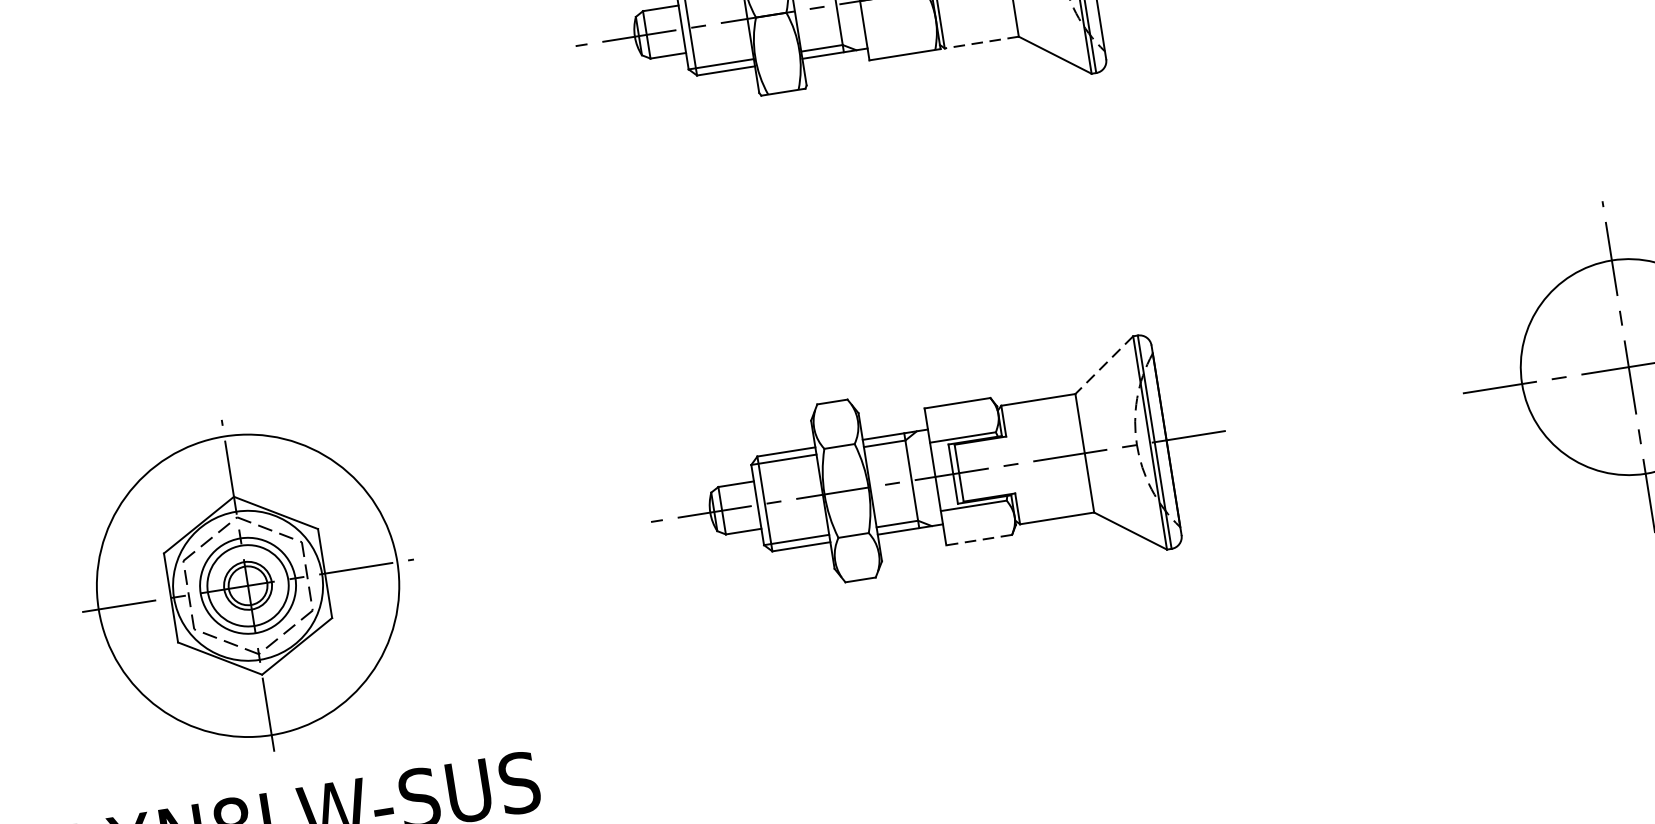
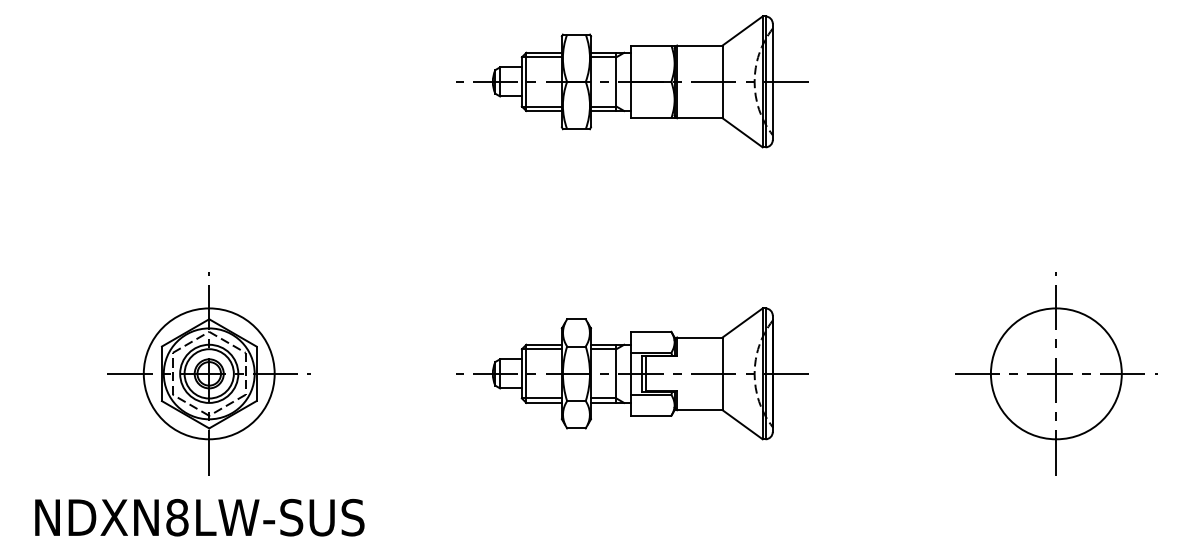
line: (981, 43) -> (699, 118), dashed -> solid
line: (1103, 364) -> (742, 322), dashed -> solid
line: (978, 539) -> (650, 415), dashed -> solid
circle: (246, 585) -> (208, 373), size x0.71

